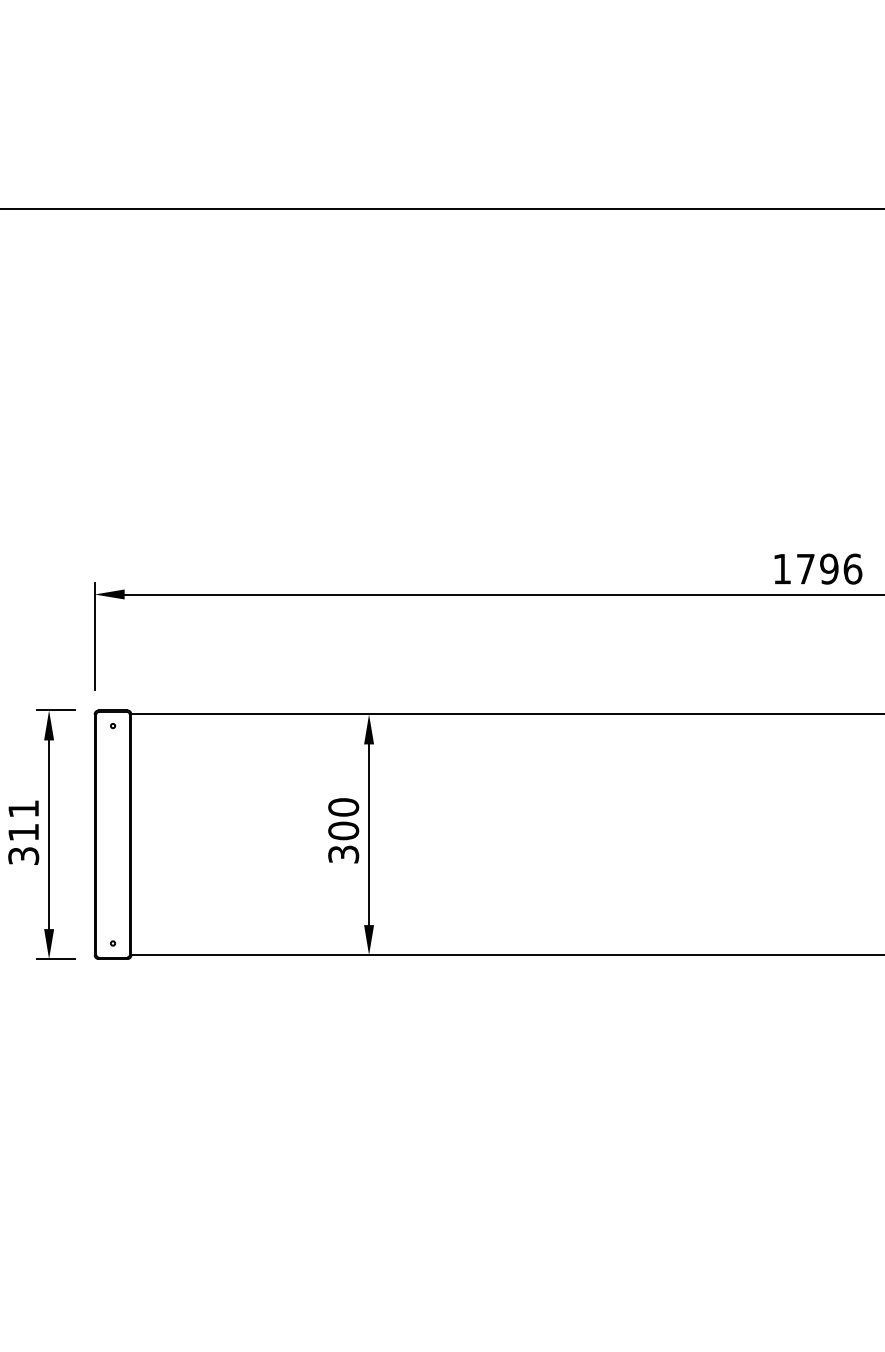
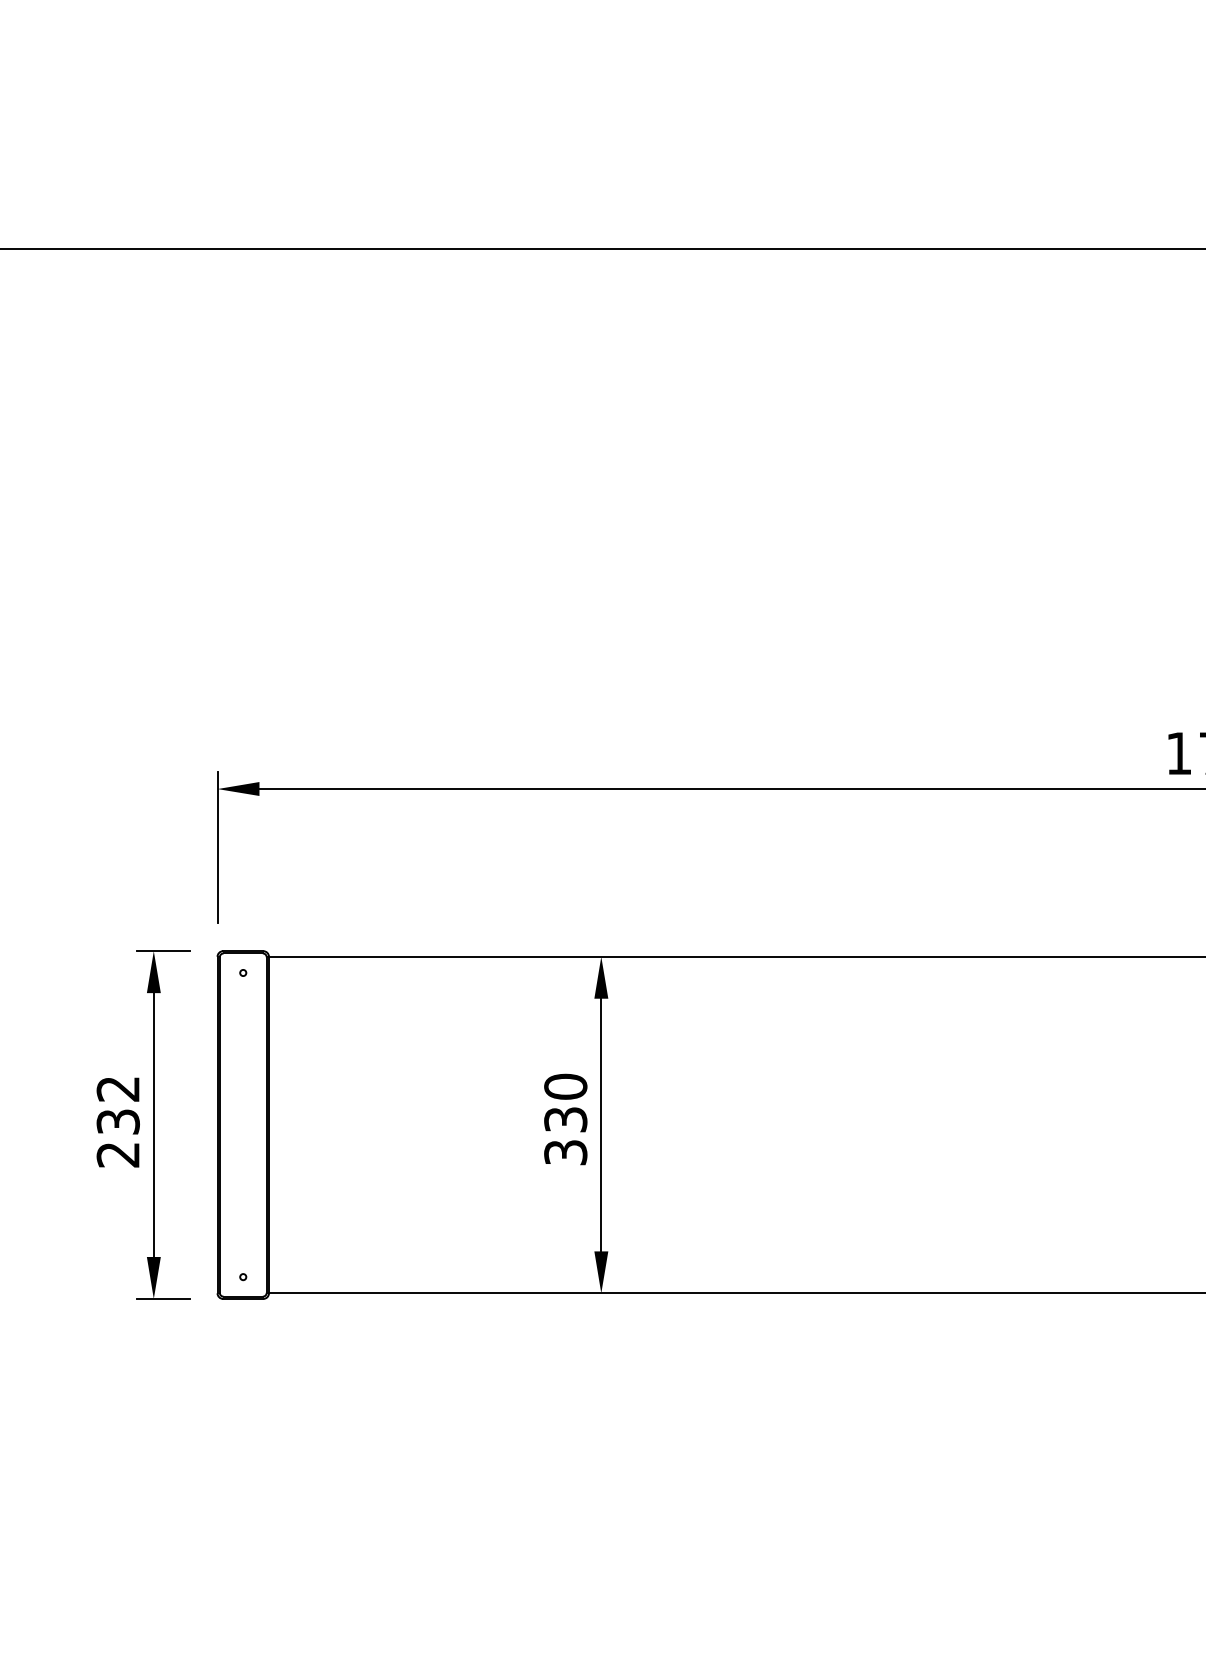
text: (343, 830) -> (565, 1119), 300 -> 330
text: (23, 832) -> (118, 1121), 311 -> 232

